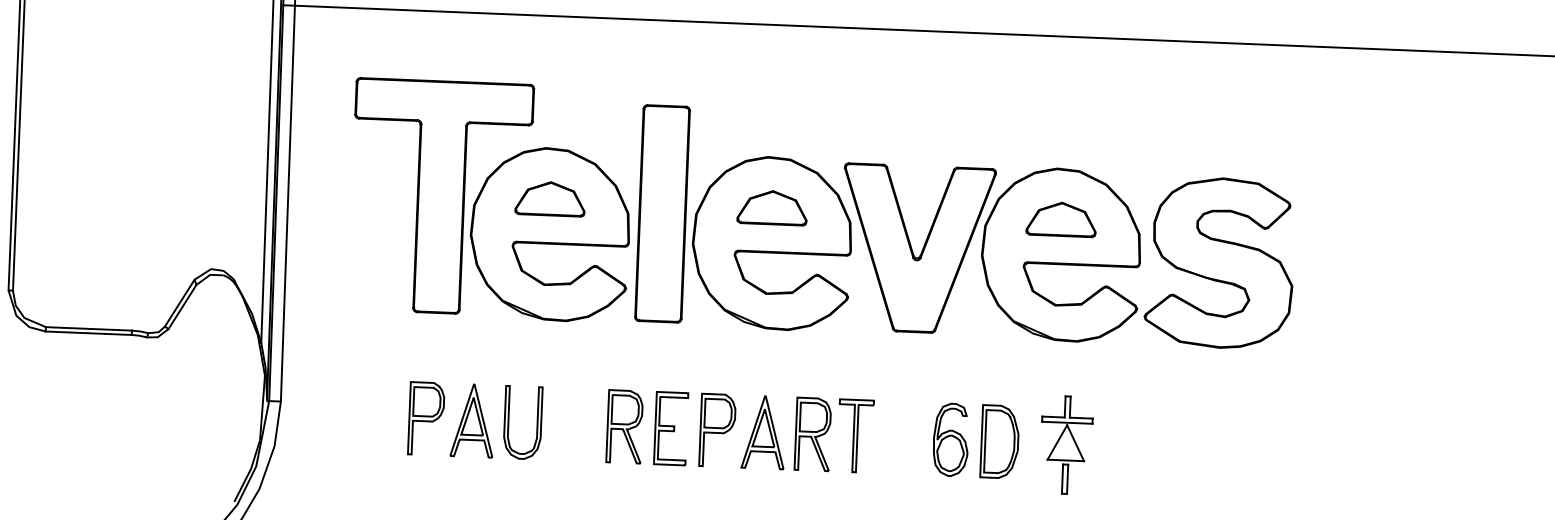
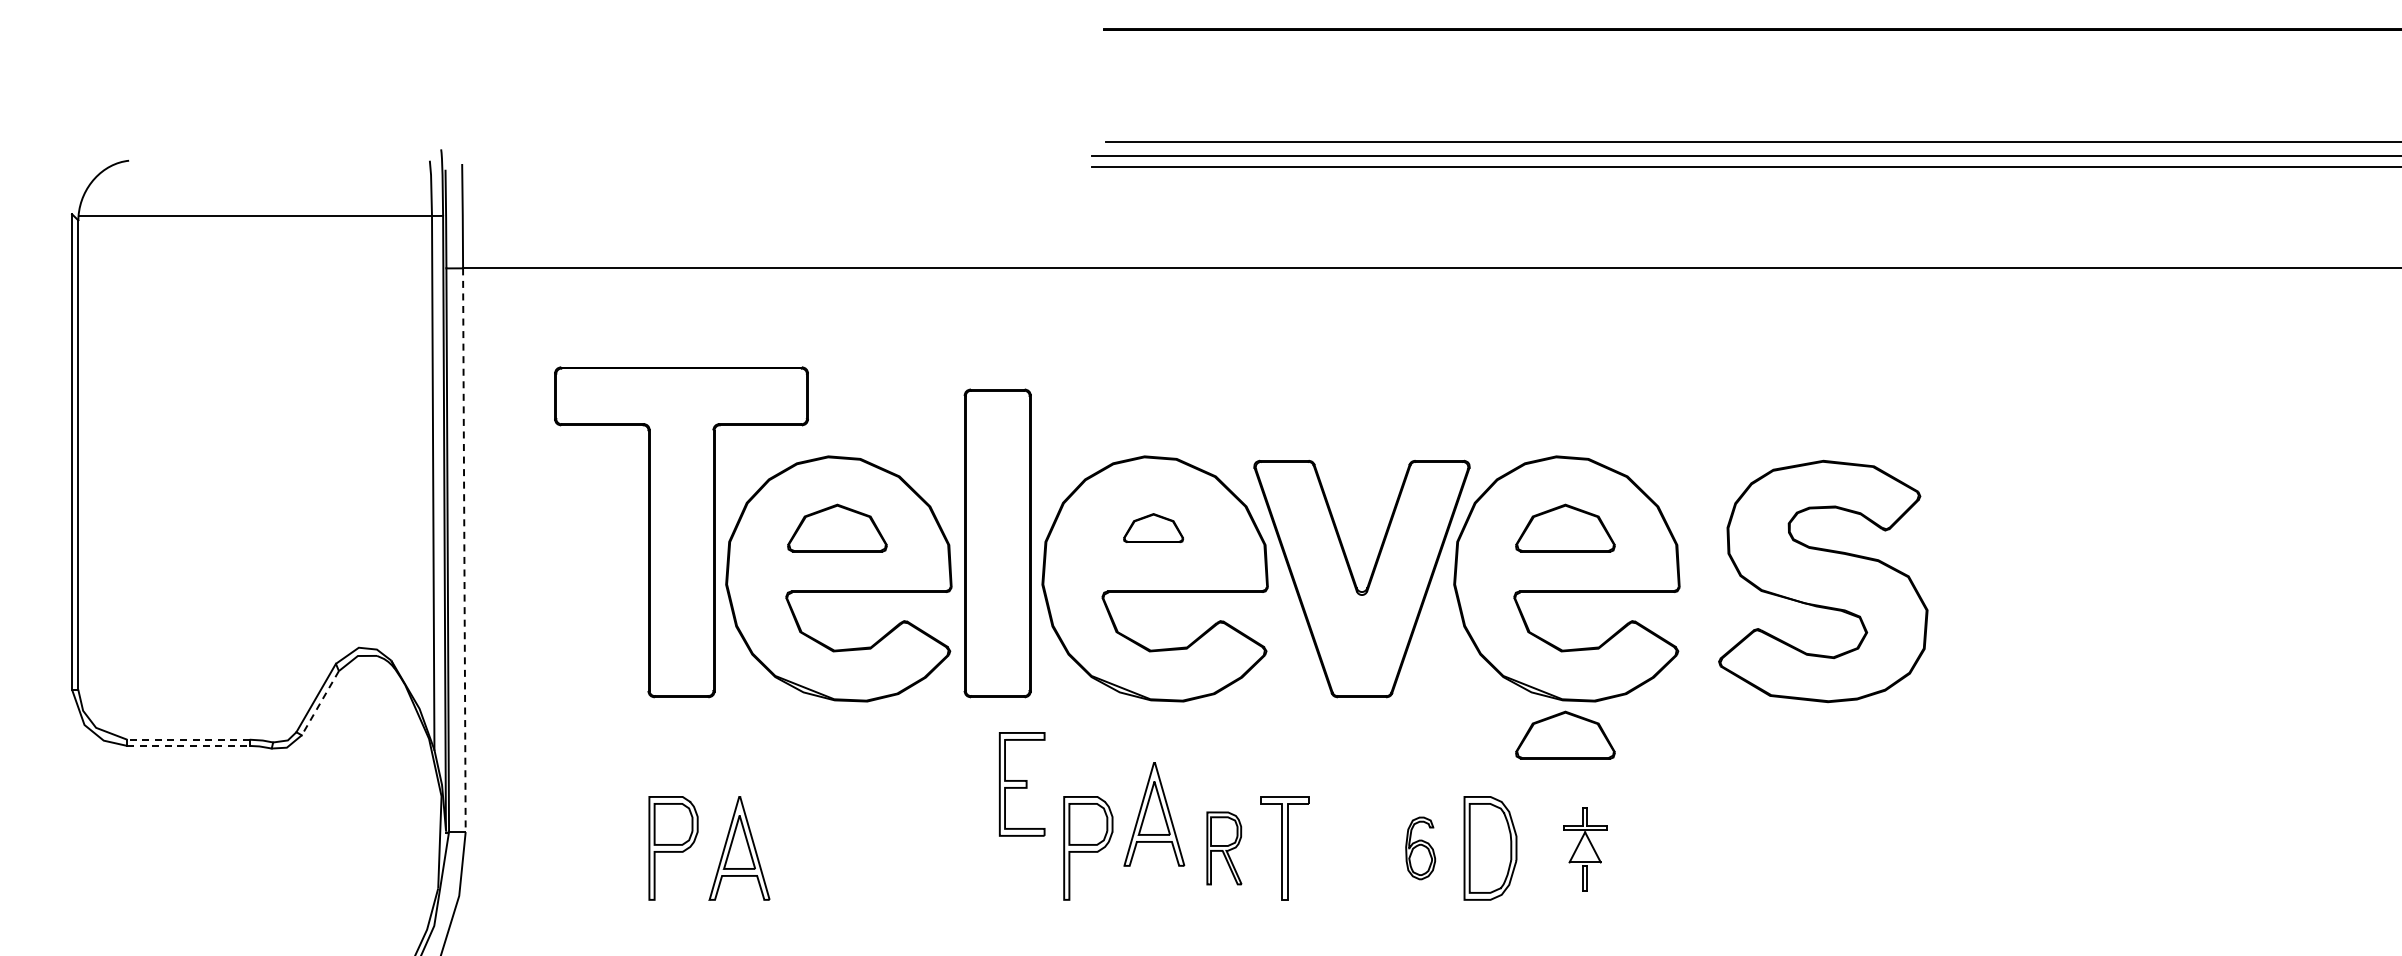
line: (288, 203) -> (464, 550), solid -> dashed
part: (772, 207) -> (1153, 527), size x0.6
part: (1220, 263) -> (1823, 581), moved
line: (182, 307) -> (320, 703), solid -> dashed
line: (88, 328) -> (187, 739), solid -> dashed
line: (88, 332) -> (188, 745), solid -> dashed
part: (1055, 364) -> (1565, 734), added
part: (509, 422) -> (791, 848), removed
part: (625, 426) -> (956, 848), removed
part: (670, 428) -> (1021, 784), moved
part: (764, 432) -> (1154, 814), moved
part: (813, 434) -> (1224, 848), size x0.7
part: (950, 439) -> (1420, 848), size x0.6
part: (1065, 445) -> (1584, 849), size x0.6

